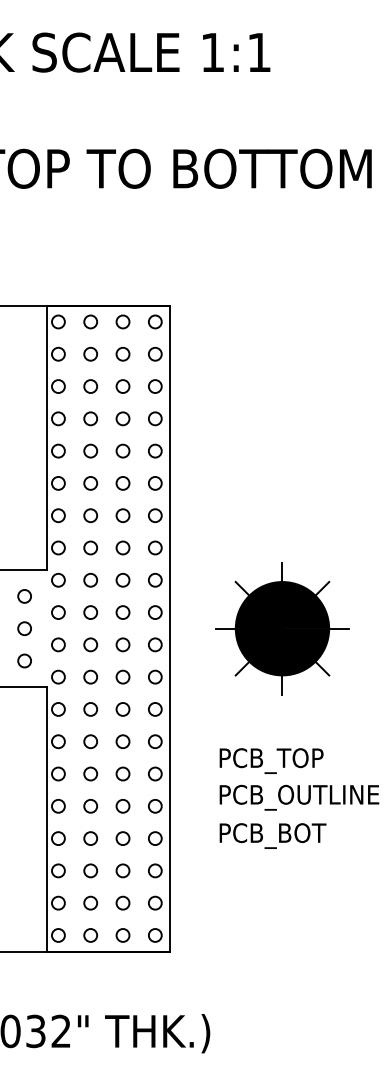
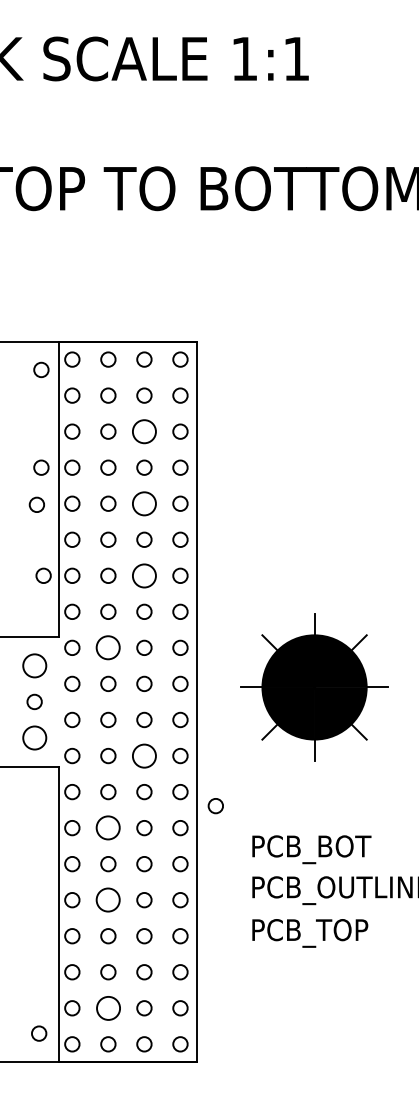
circle: (30, 330) -> (41, 369), added
circle: (122, 386) -> (143, 431), size x1.6
circle: (30, 418) -> (41, 467), added
circle: (122, 450) -> (143, 503), size x1.6
circle: (26, 451) -> (36, 504), added
circle: (32, 515) -> (43, 575), added
circle: (122, 515) -> (143, 575), size x1.6
circle: (90, 580) -> (108, 648), size x1.6
circle: (24, 596) -> (34, 666), size x1.6
part: (282, 628) -> (314, 687), moved
circle: (24, 660) -> (34, 737), size x1.6
circle: (122, 676) -> (143, 755), size x1.6
circle: (186, 721) -> (215, 805), added
circle: (90, 741) -> (108, 827), size x1.6
text: (301, 758) -> (343, 846), PCB_TOP -> PCB_BOT
circle: (90, 806) -> (108, 900), size x1.6
text: (301, 833) -> (343, 930), PCB_BOT -> PCB_TOP
circle: (90, 902) -> (108, 1007), size x1.6
circle: (28, 925) -> (38, 1033), added

